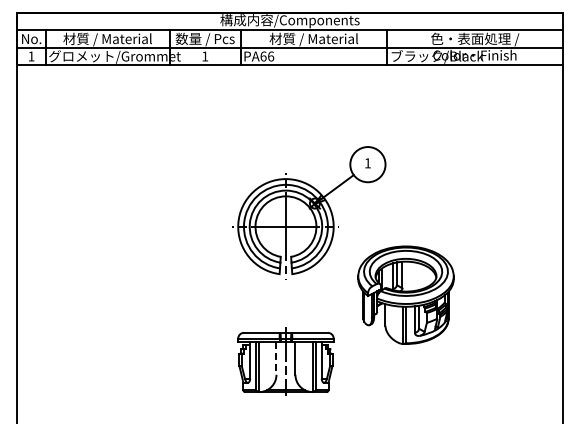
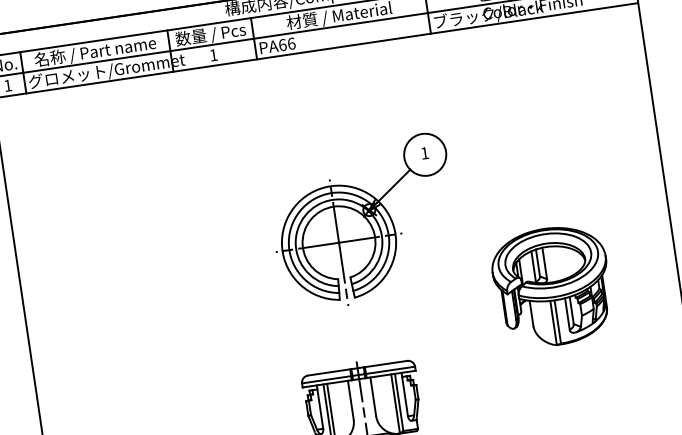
text: (107, 39) -> (95, 52), 材質 / Material -> 名称 / Part name
part: (405, 294) -> (551, 285), moved
line: (276, 358) -> (350, 400), dashed -> solid

